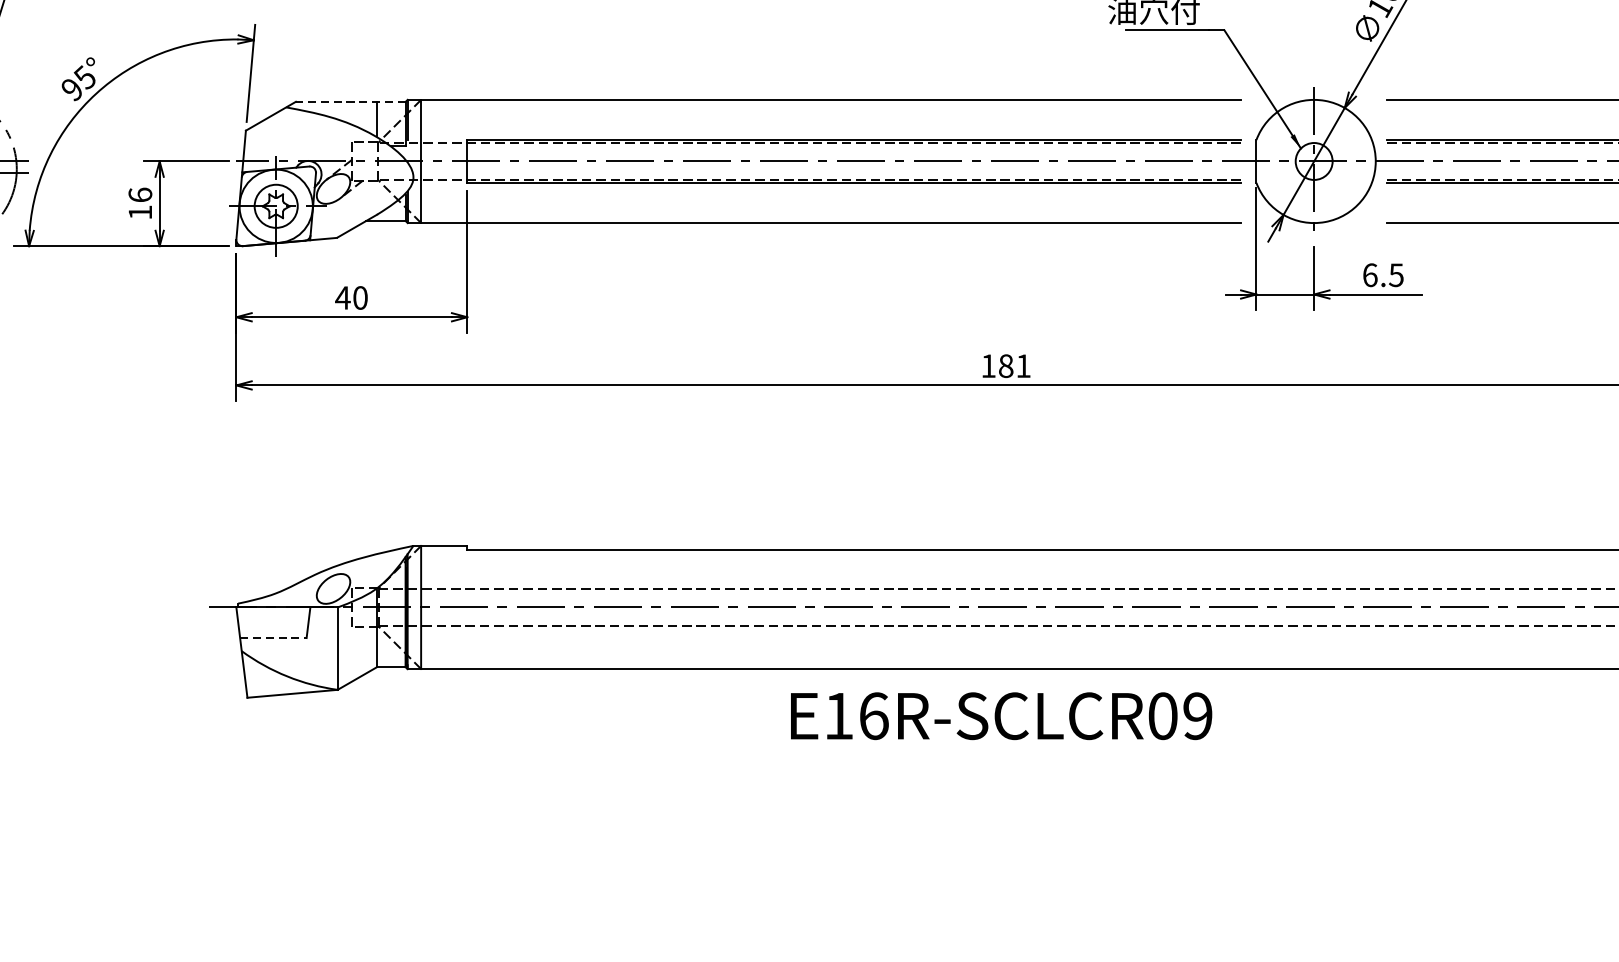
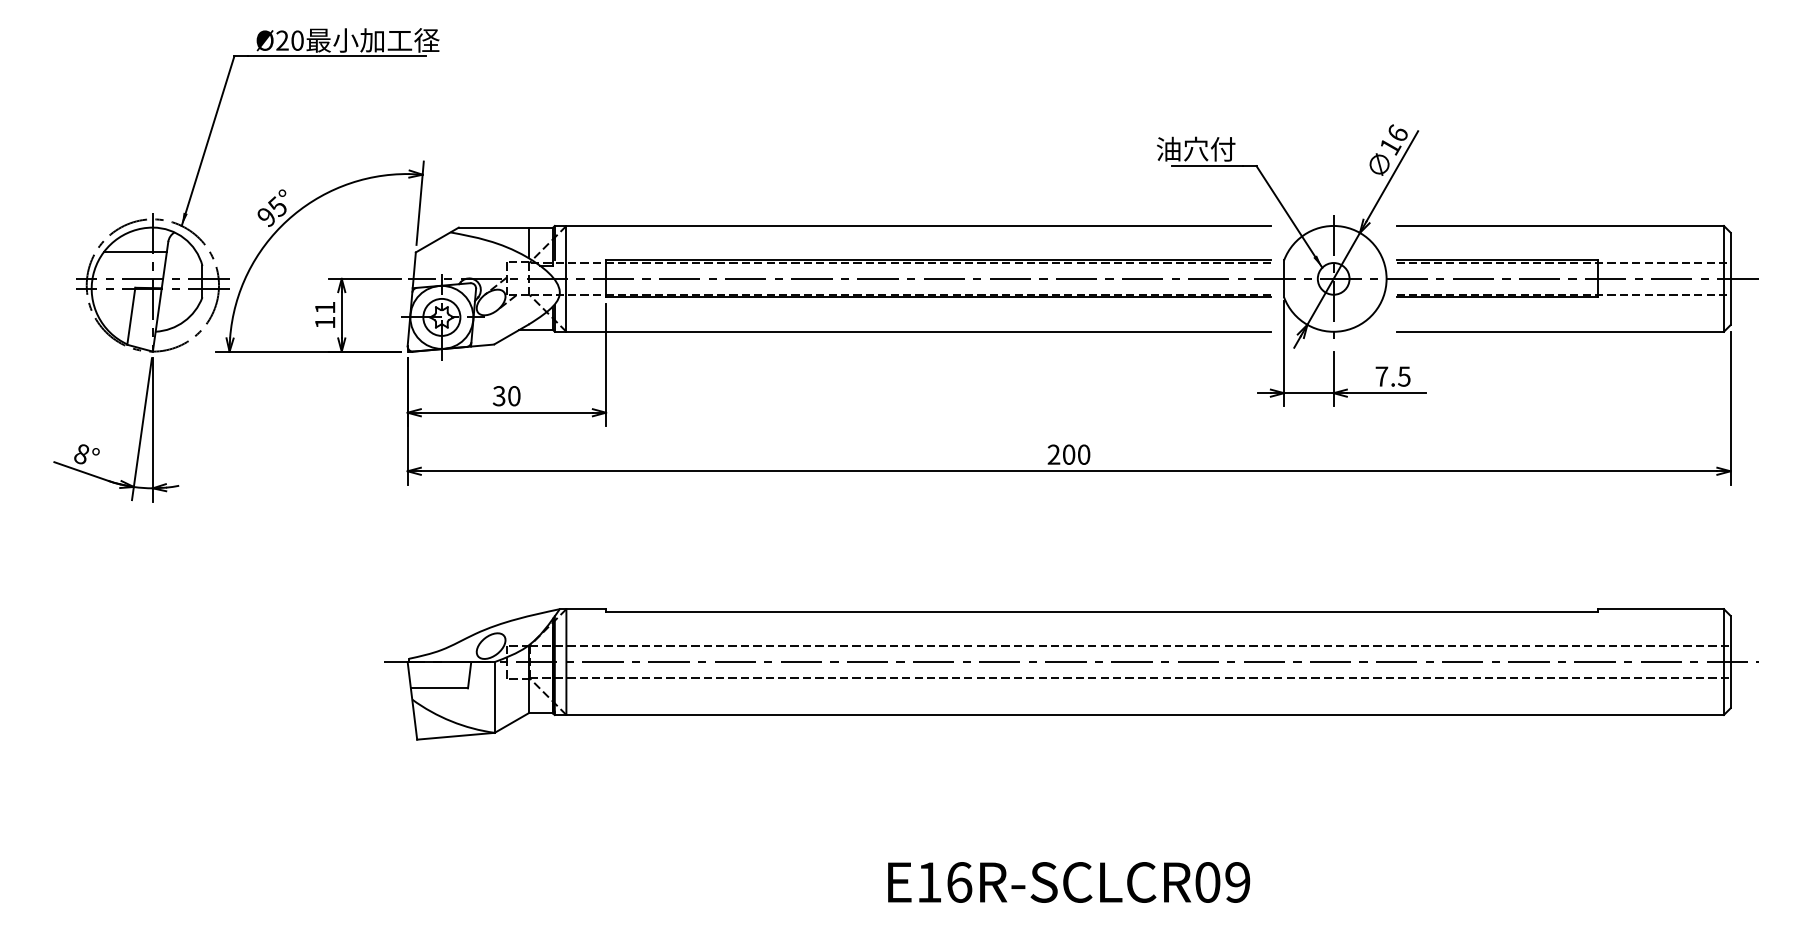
line: (350, 101) -> (505, 227), dashed -> solid
text: (140, 194) -> (325, 307), 16 -> 11
text: (1369, 275) -> (1381, 376), 6.5 -> 7.5
text: (342, 298) -> (498, 396), 40 -> 30
text: (1005, 365) -> (1068, 454), 181 -> 200
line: (273, 638) -> (439, 688), dashed -> solid
text: (1002, 716) -> (1069, 882), moved

